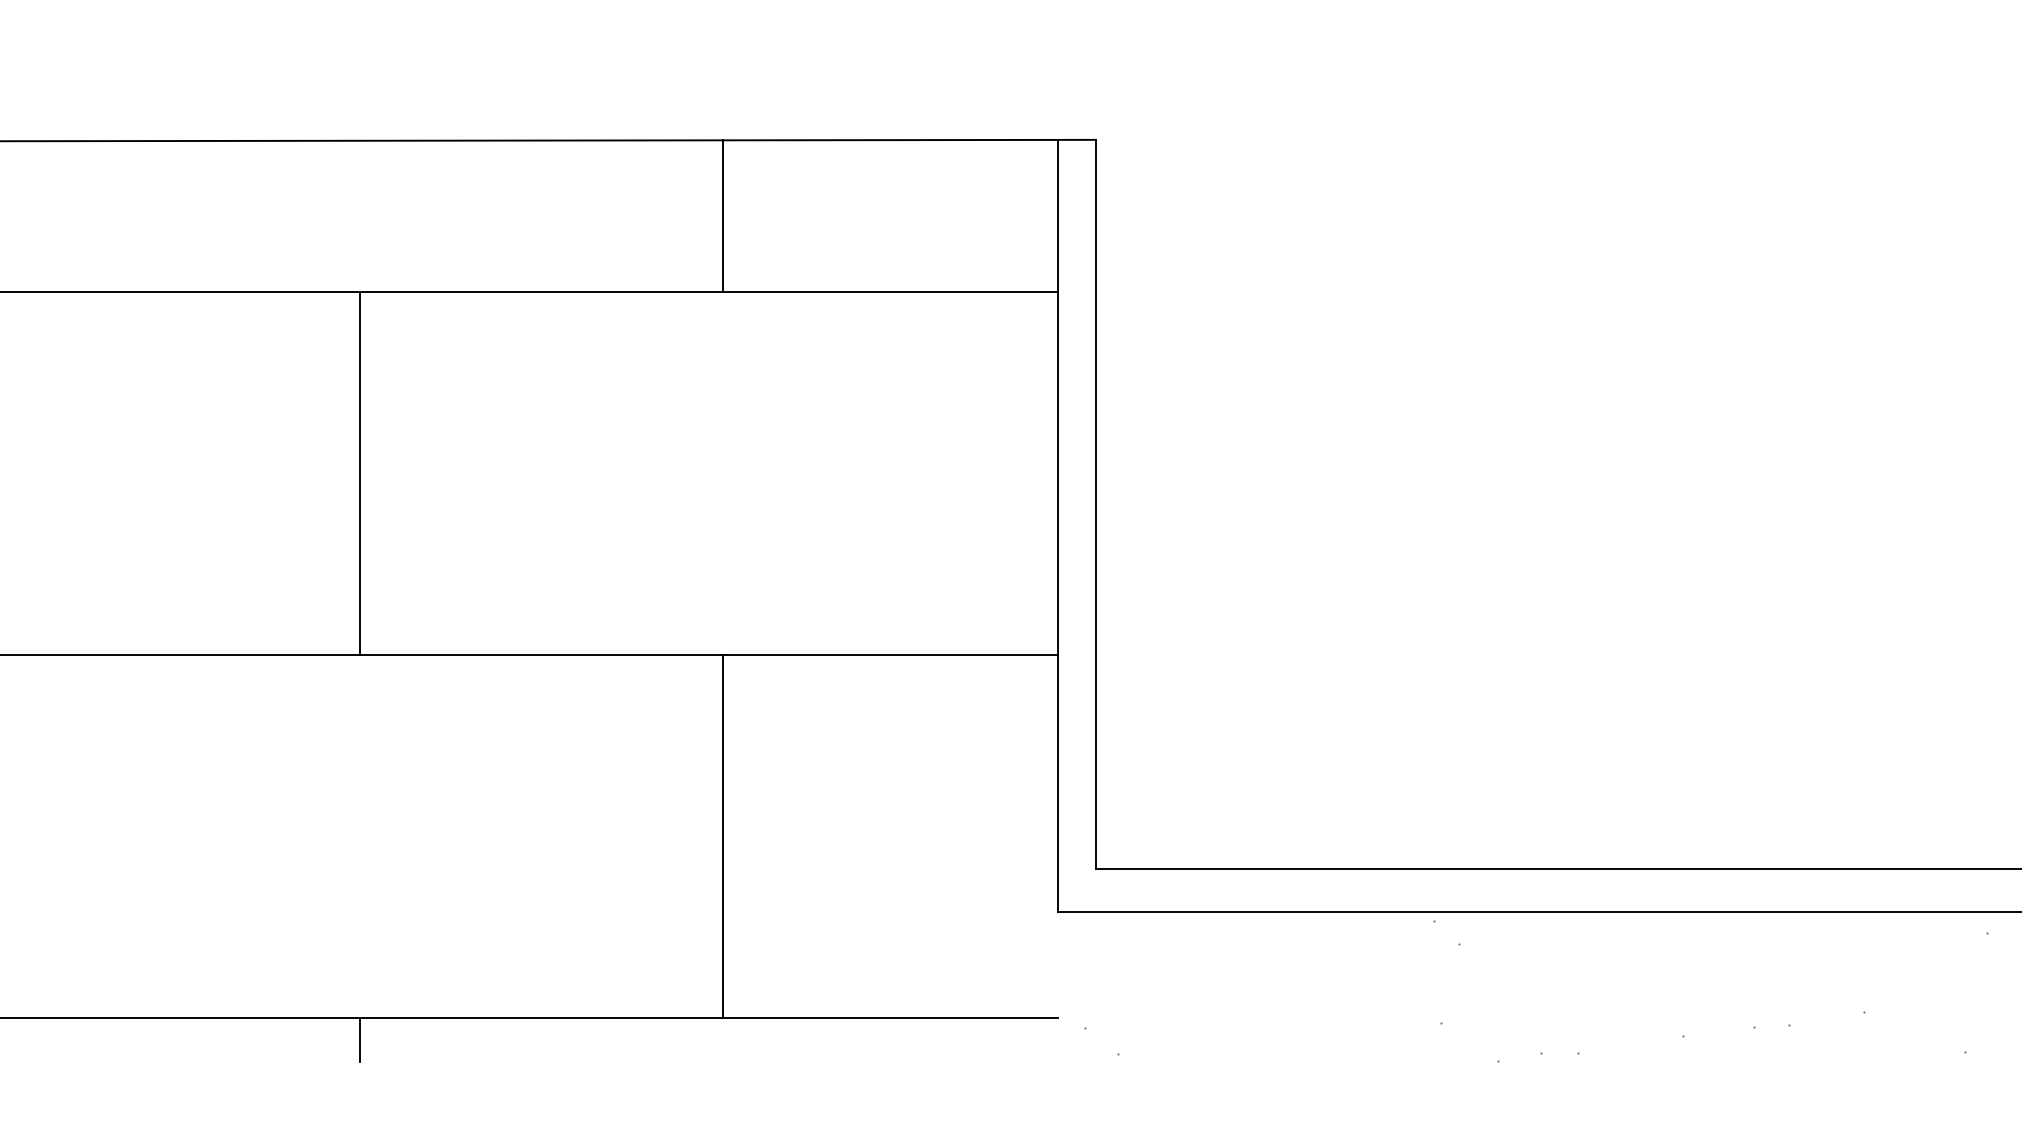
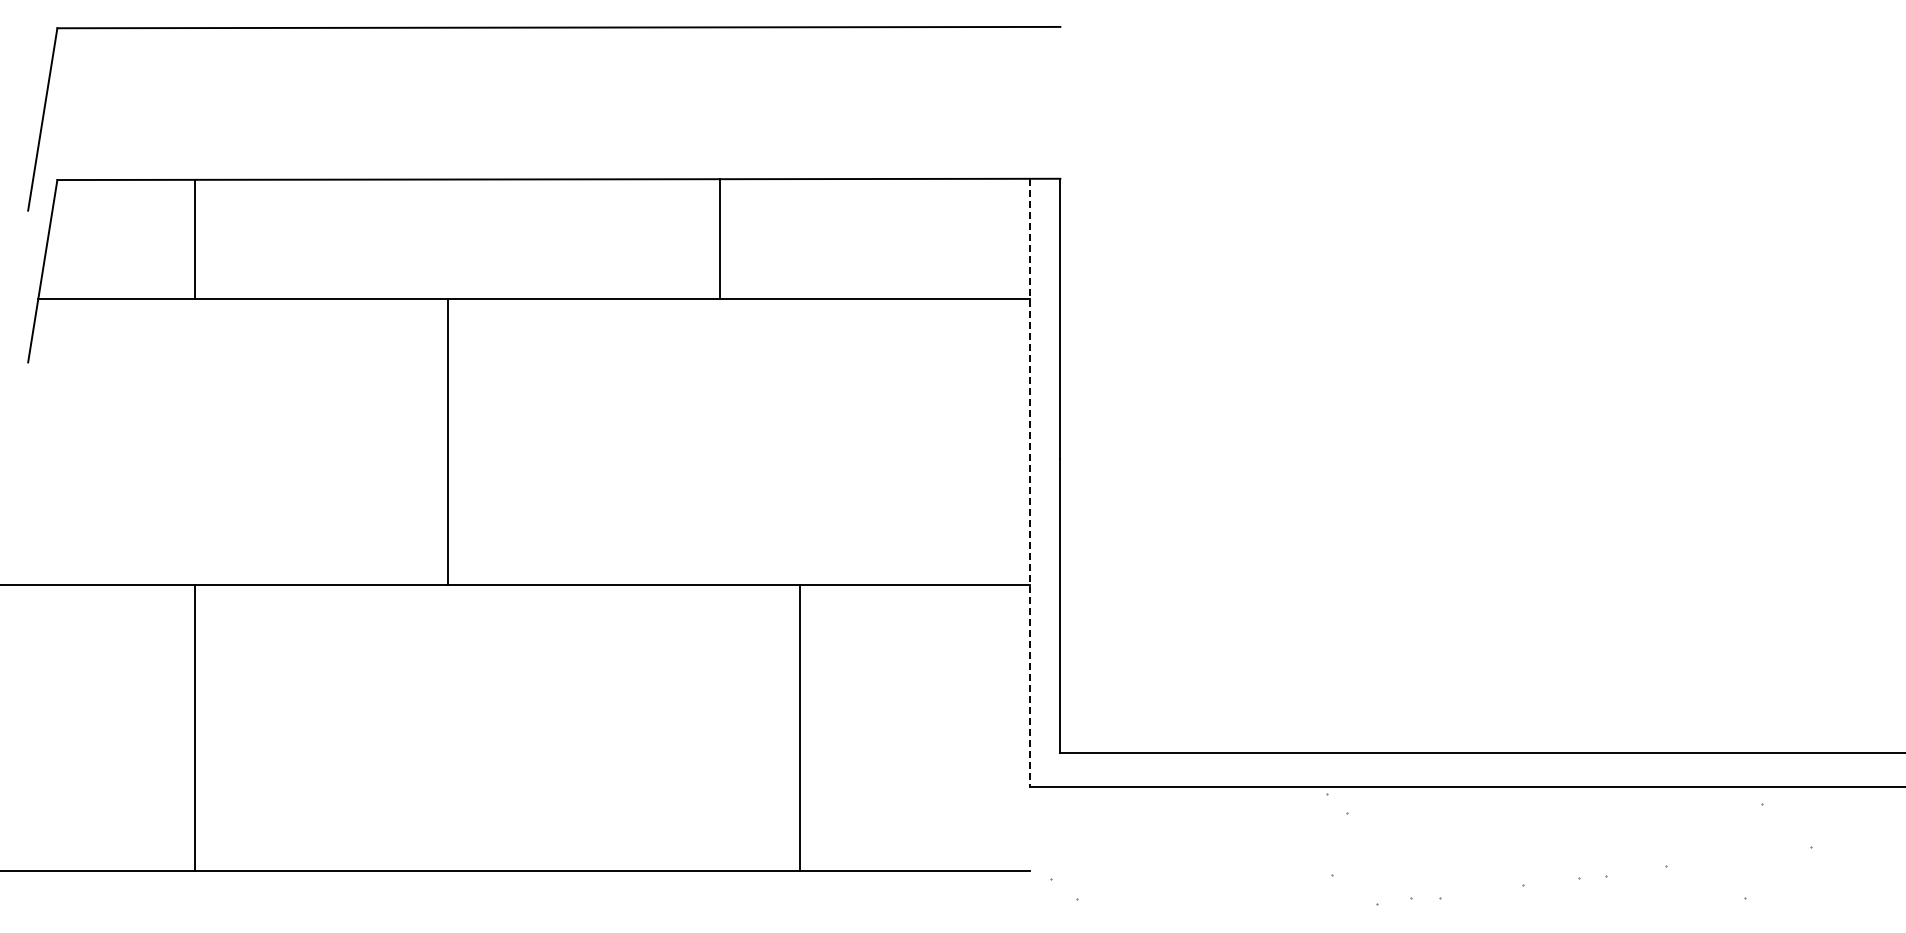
line: (723, 216) -> (719, 239), moved
line: (360, 473) -> (447, 441), moved
line: (1058, 526) -> (1030, 483), solid -> dashed
line: (723, 836) -> (799, 727), moved
line: (360, 1039) -> (480, 887), removed

